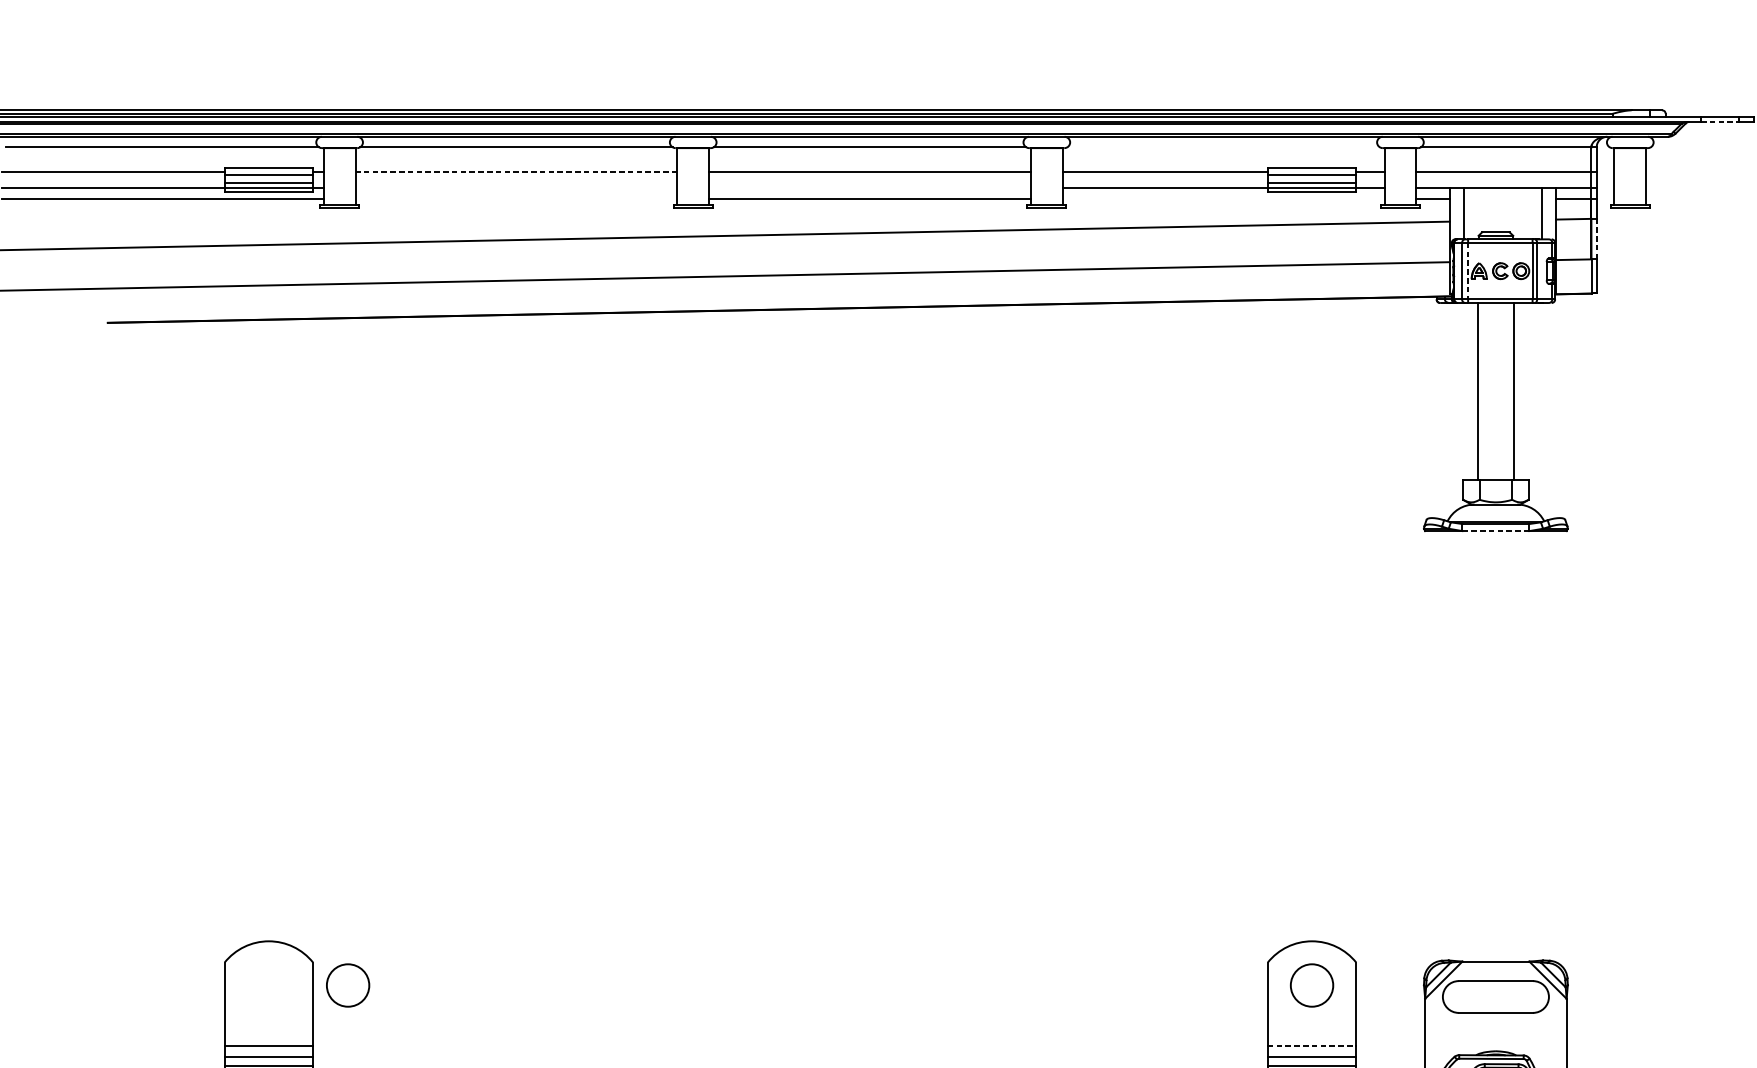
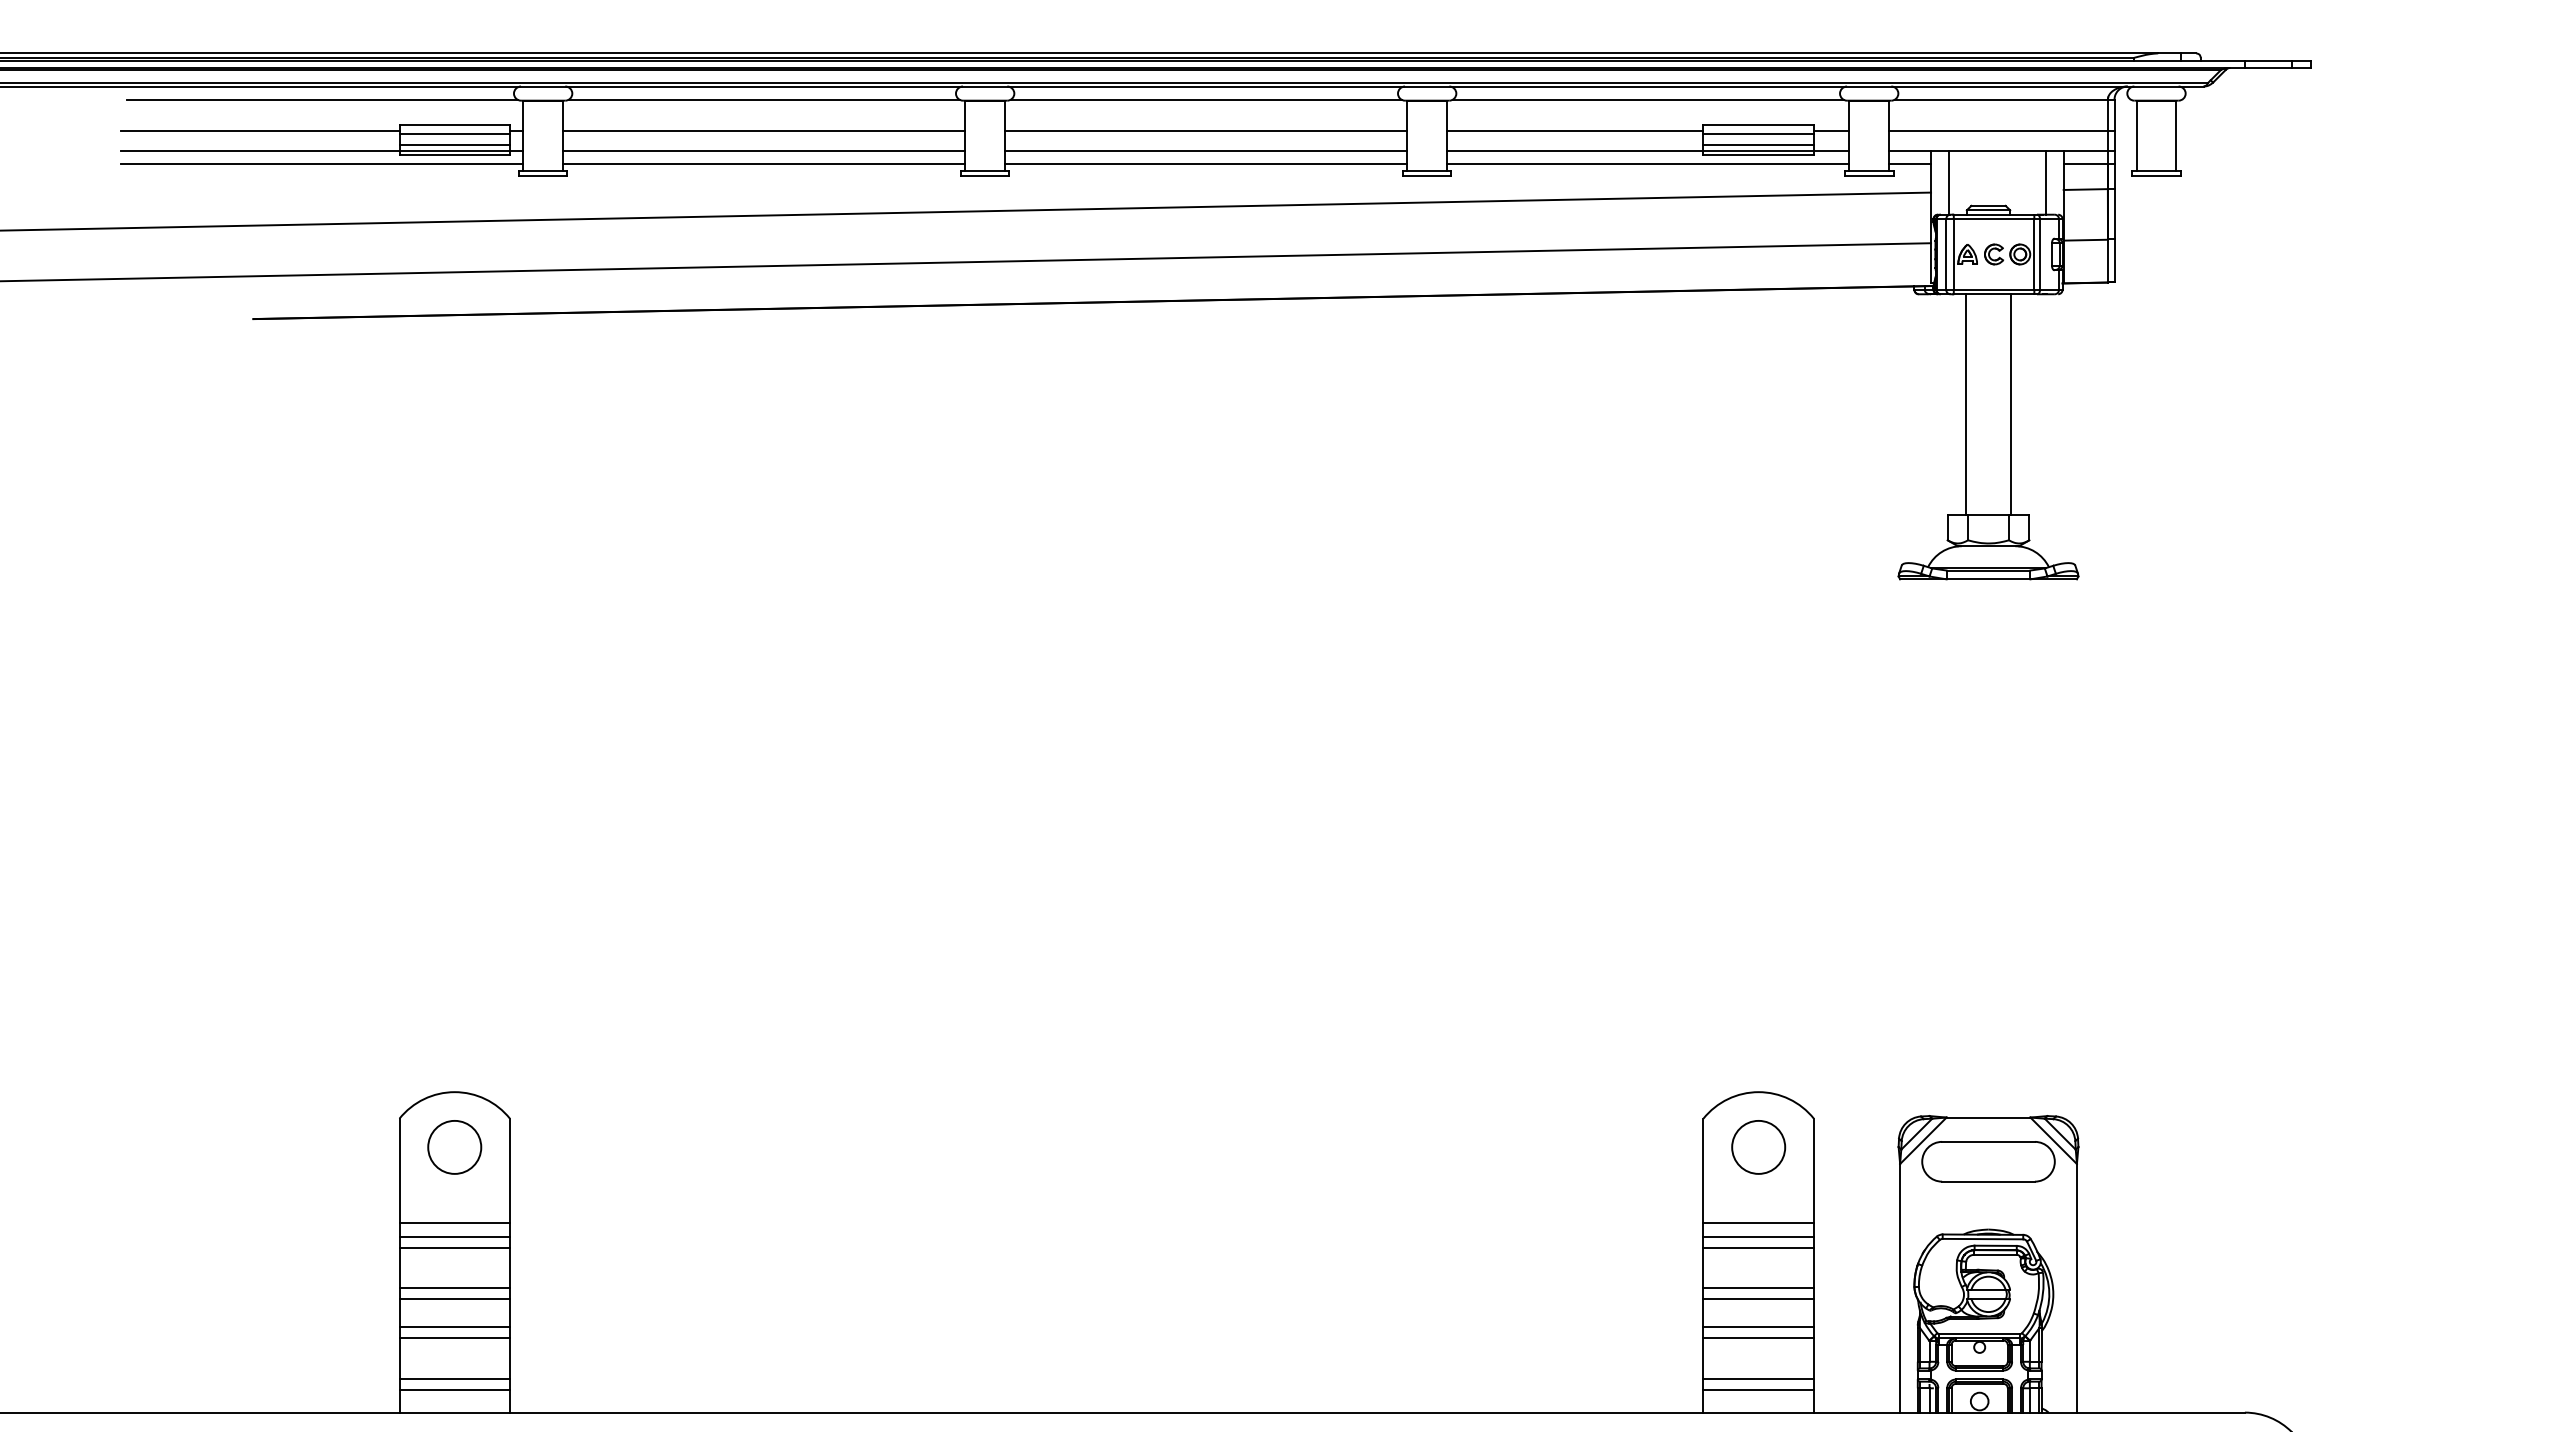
line: (1719, 121) -> (2268, 67), dashed -> solid
line: (1223, 147) -> (1647, 99), added
line: (515, 171) -> (763, 130), dashed -> solid
line: (516, 187) -> (764, 150), added
line: (870, 187) -> (1206, 150), added
line: (516, 198) -> (764, 163), added
line: (1223, 198) -> (1648, 163), added
line: (1596, 238) -> (2114, 213), dashed -> solid
line: (1467, 271) -> (1953, 254), dashed -> solid
line: (1495, 531) -> (1988, 579), dashed -> solid
circle: (347, 985) -> (454, 1147), moved
line: (1312, 1045) -> (1759, 1222), dashed -> solid

